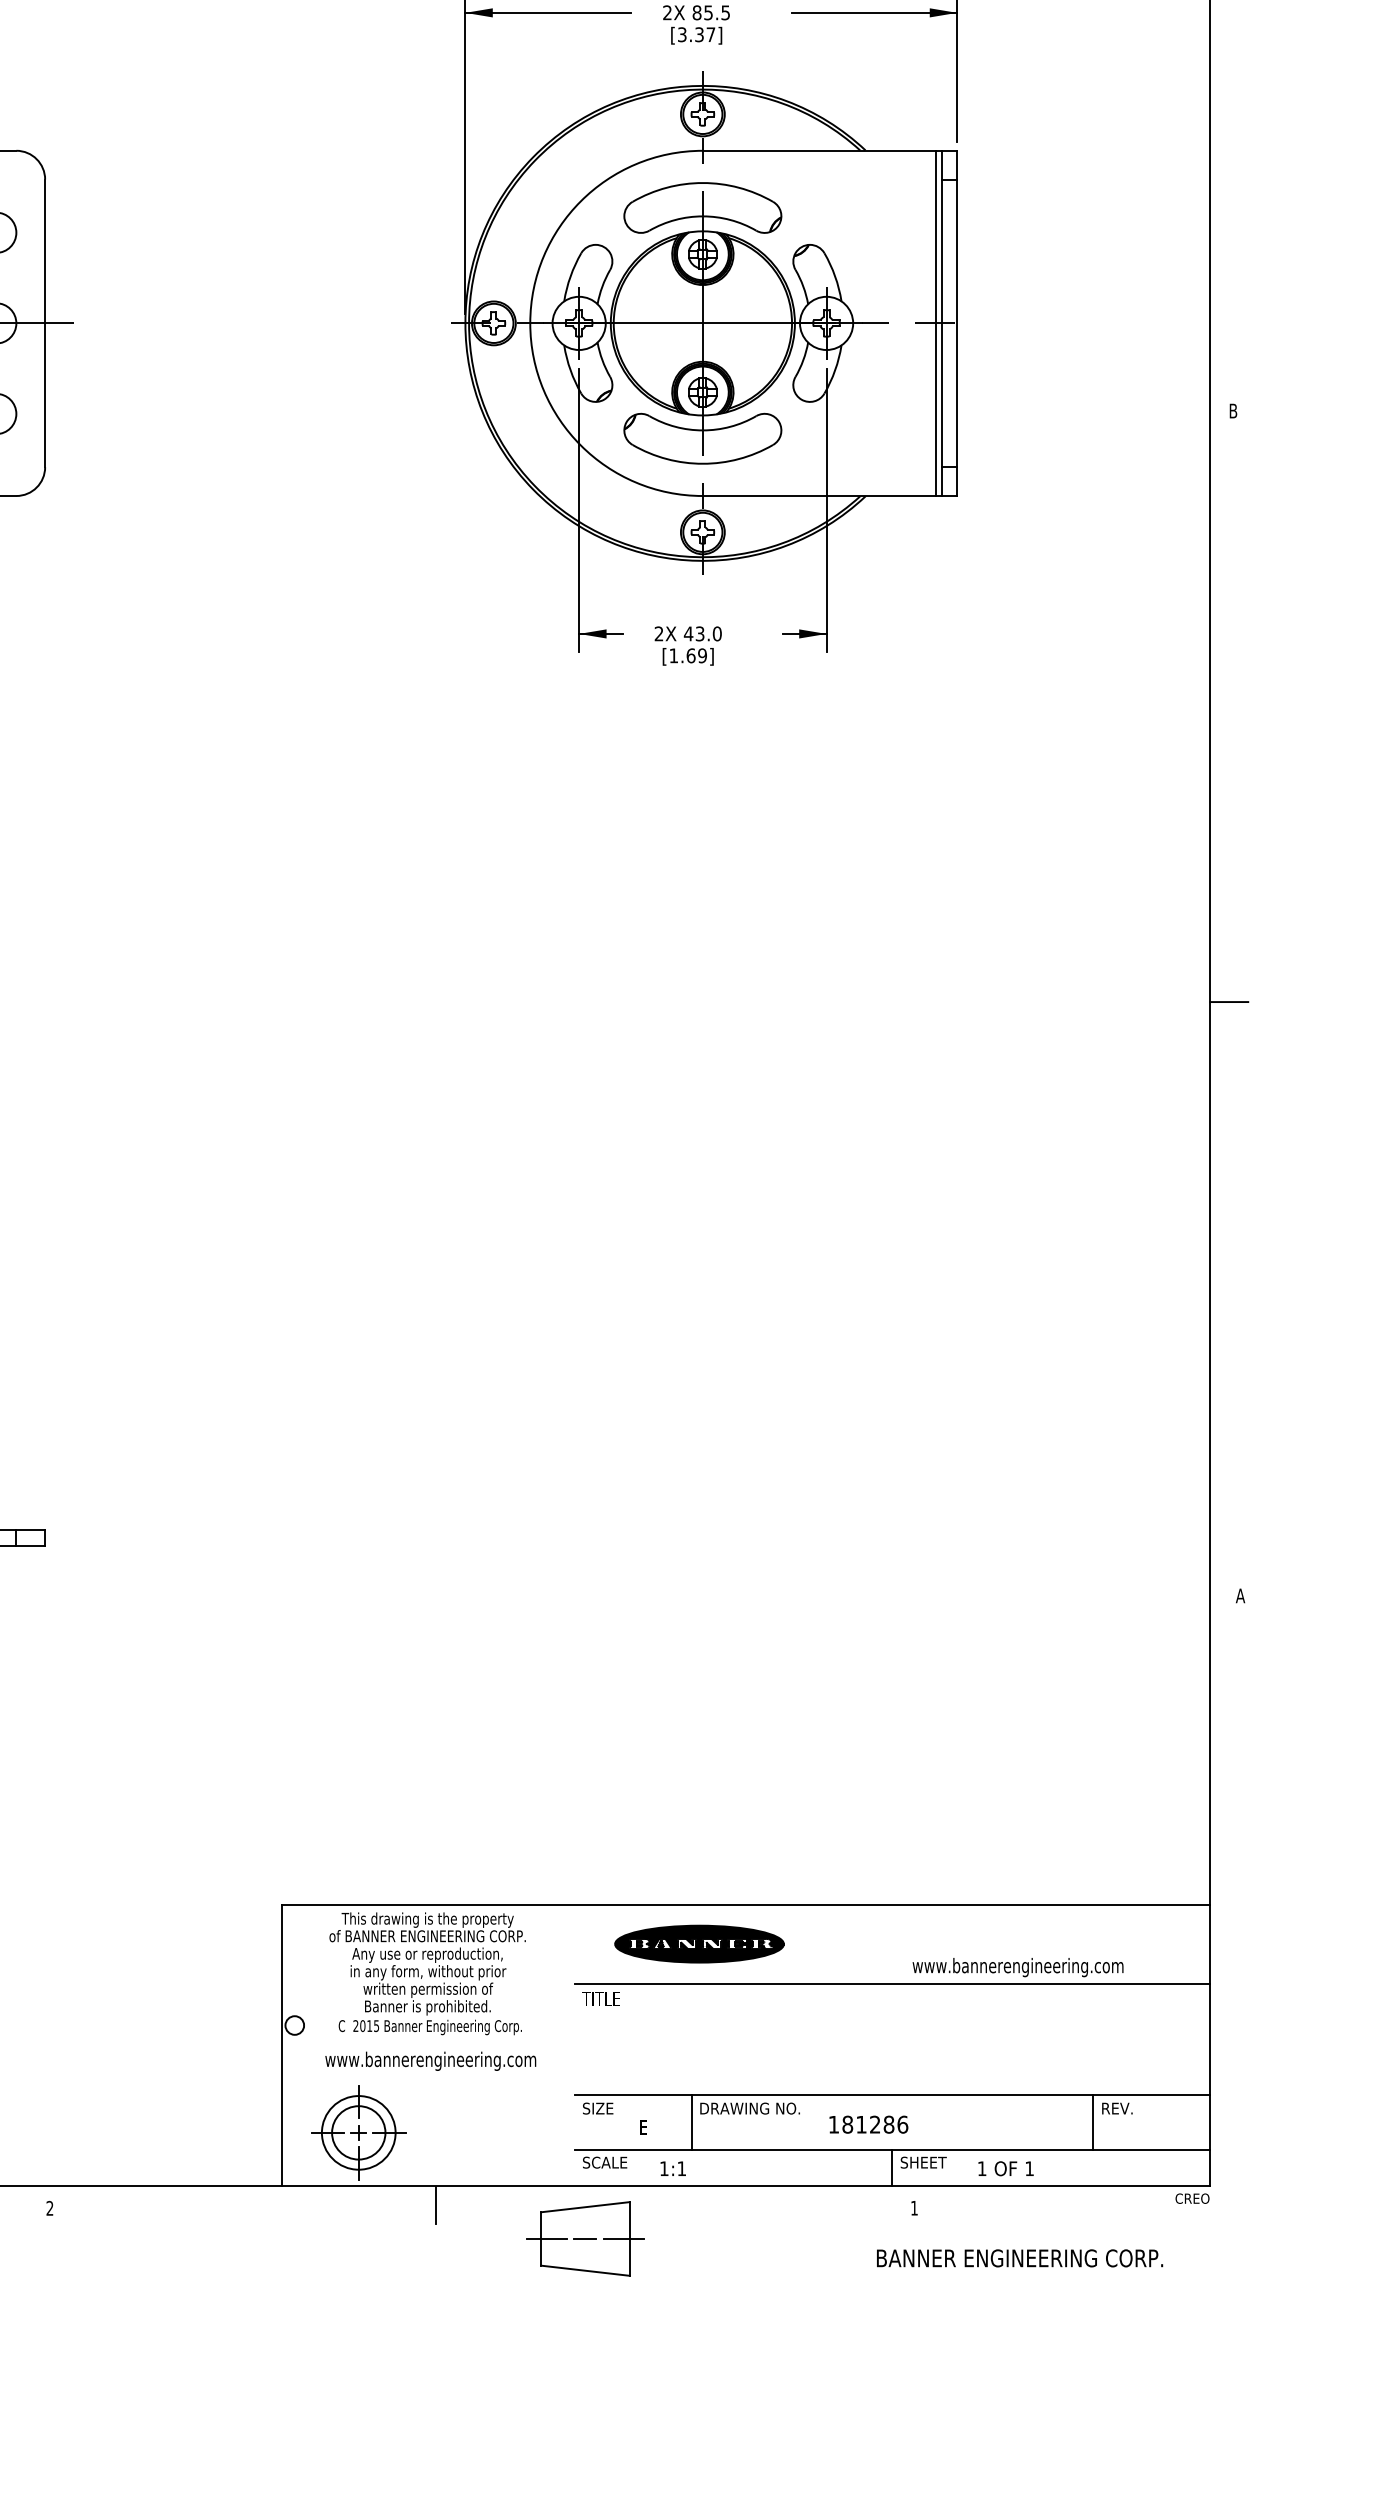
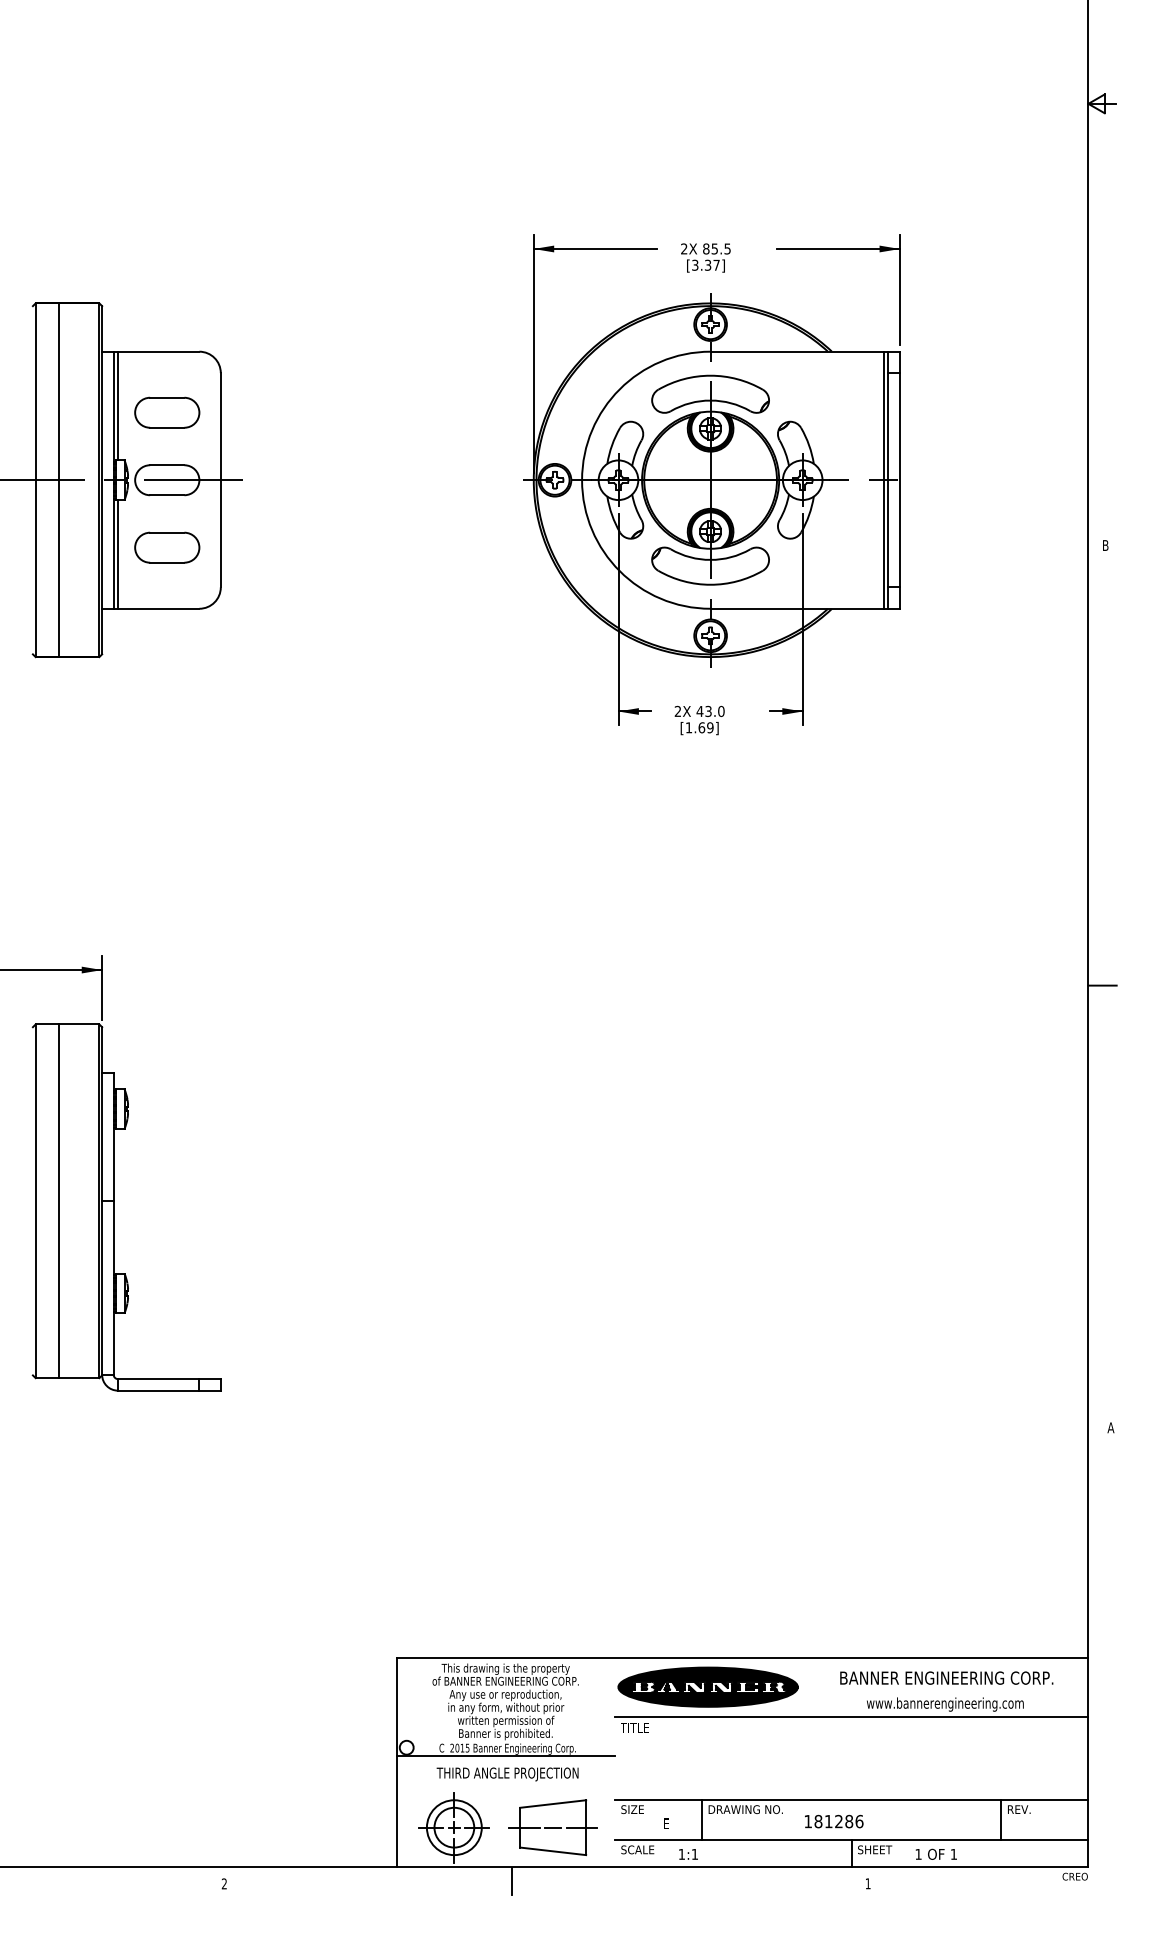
part: (698, 1943) -> (707, 1686), size x1.43
line: (428, 2037) -> (506, 1756), added
text: (430, 2061) -> (507, 1774), www.bannerengineering.com -> THIRD ANGLE PROJECTION
part: (584, 2238) -> (552, 1827), moved
text: (1019, 2257) -> (946, 1677), moved

